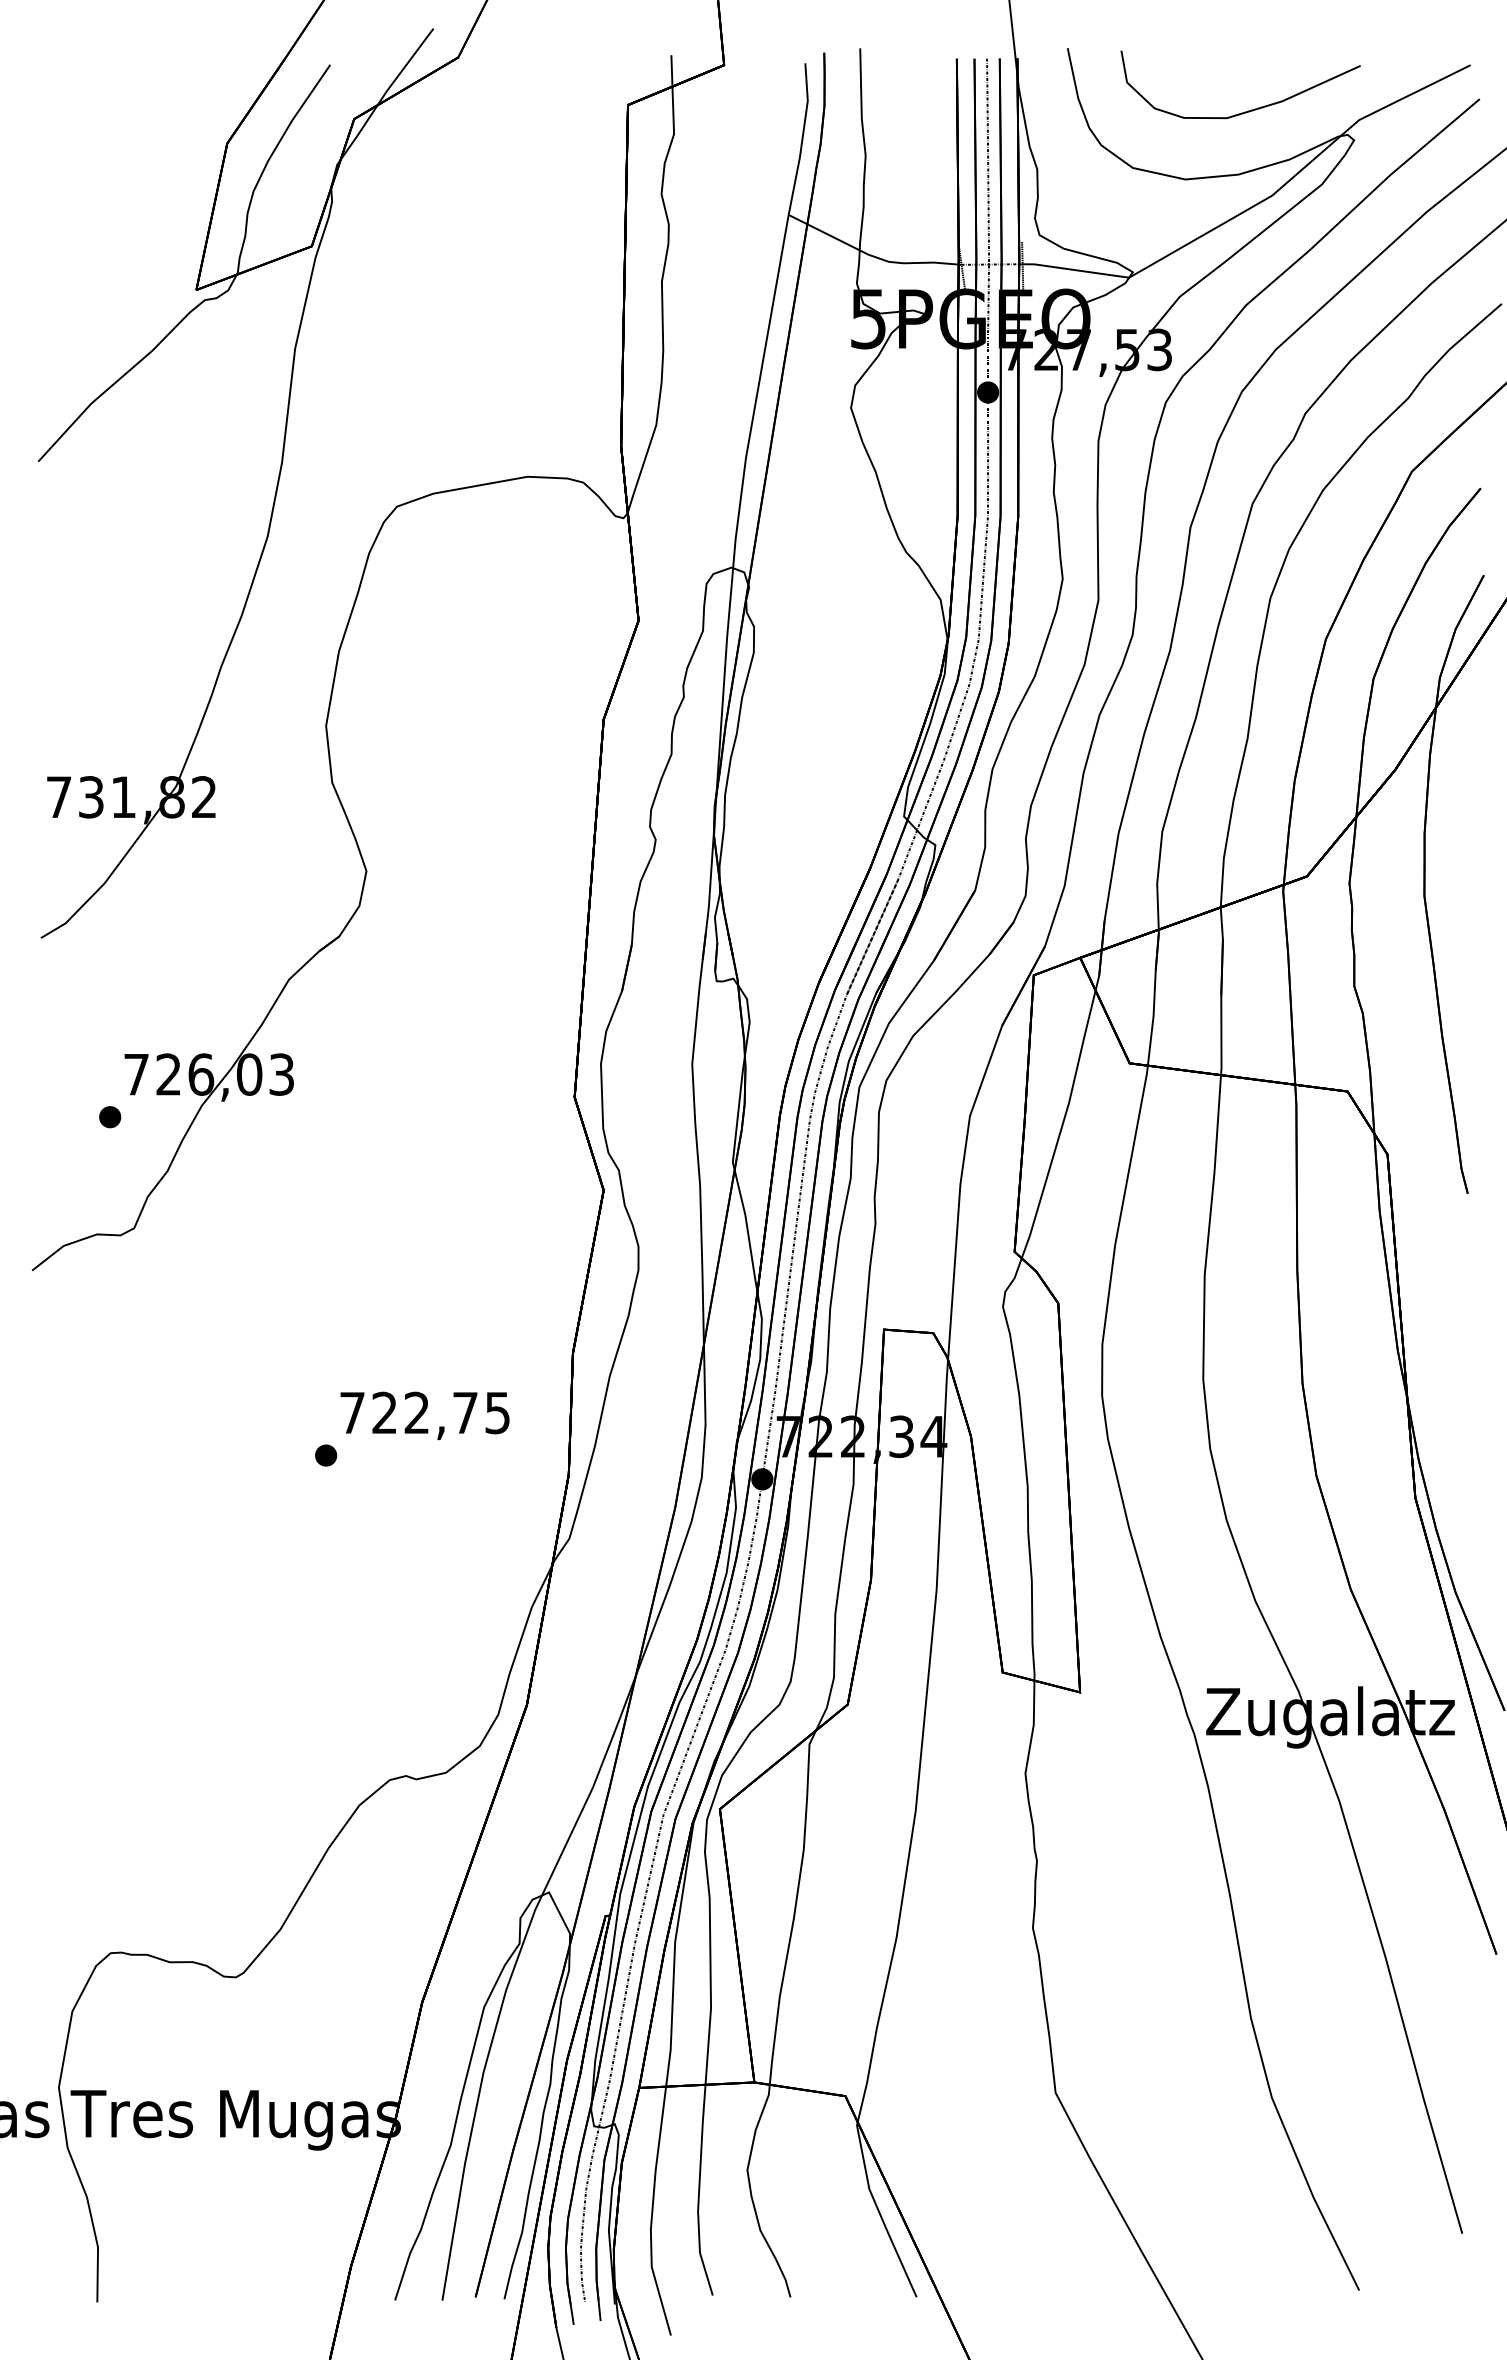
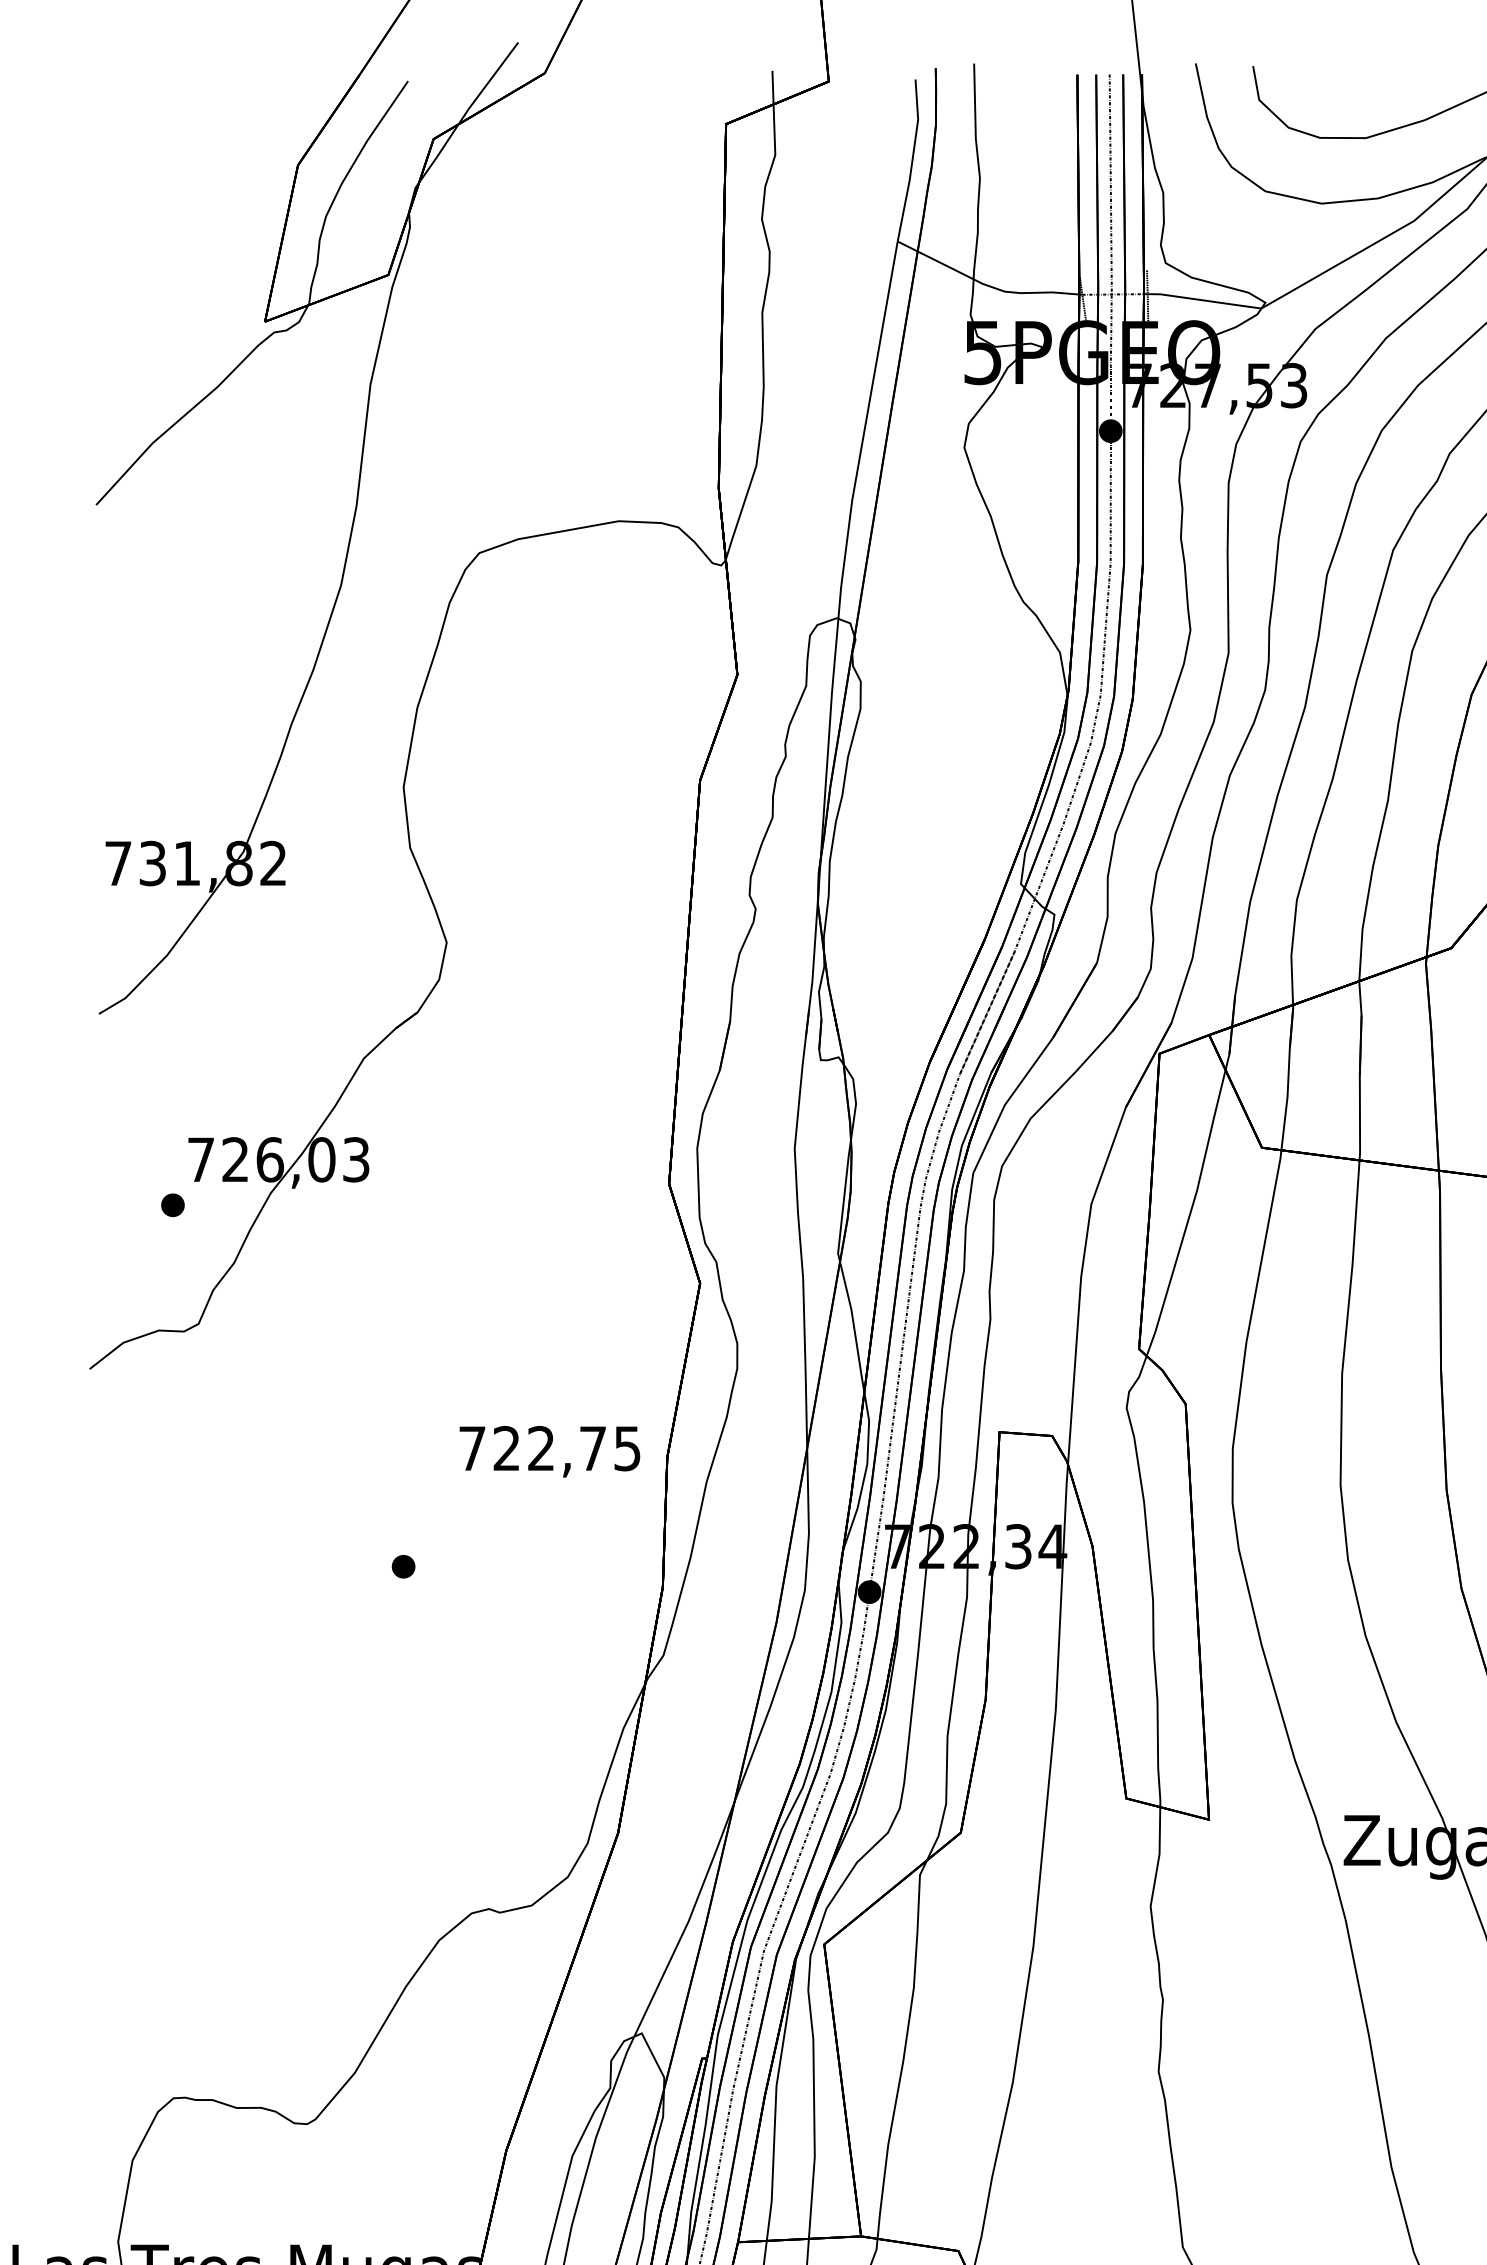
text: (424, 1415) -> (549, 1451), moved

